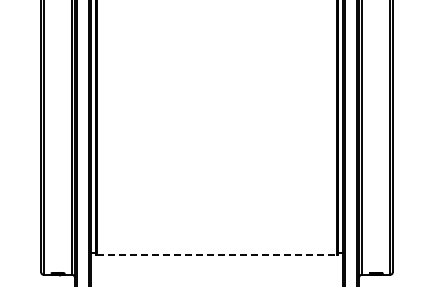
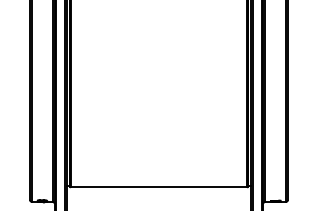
line: (217, 255) -> (159, 187), dashed -> solid

